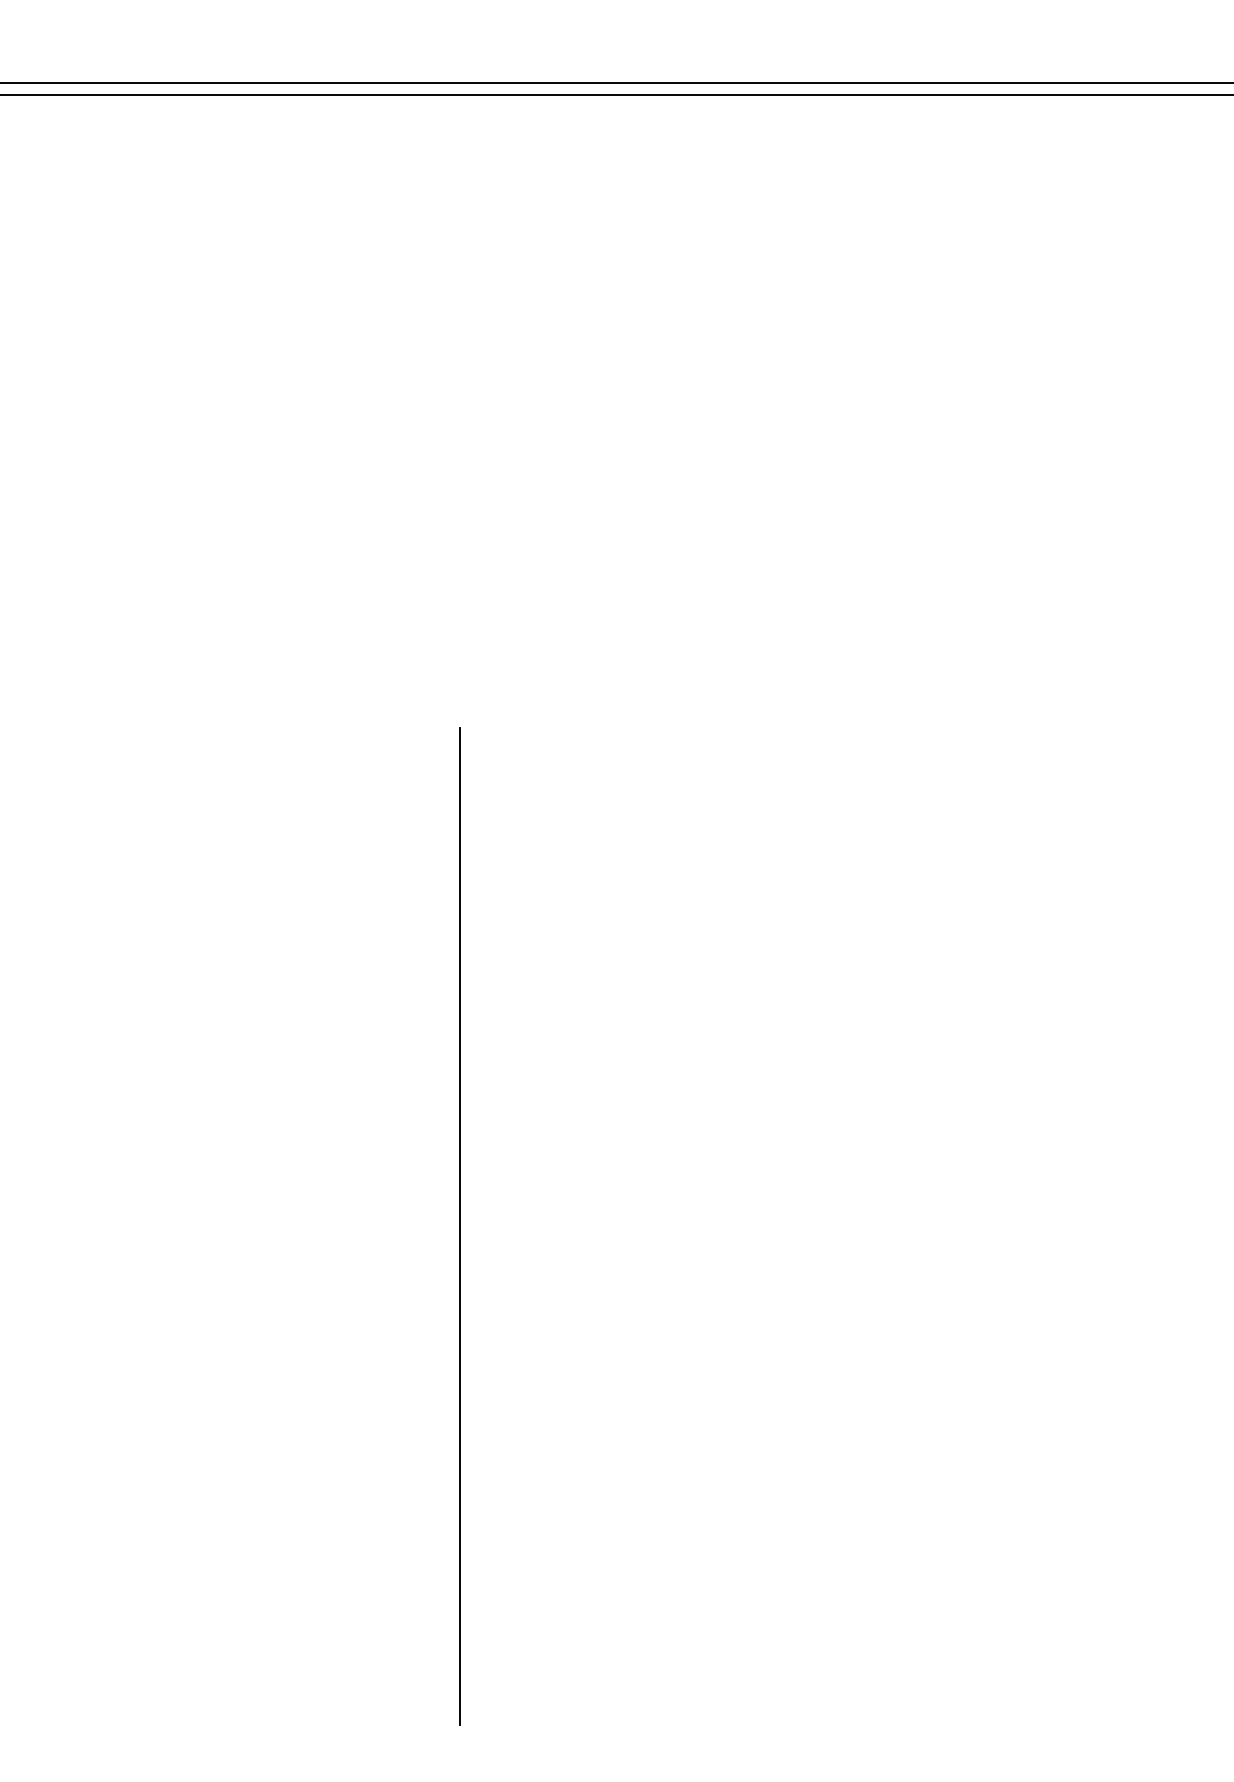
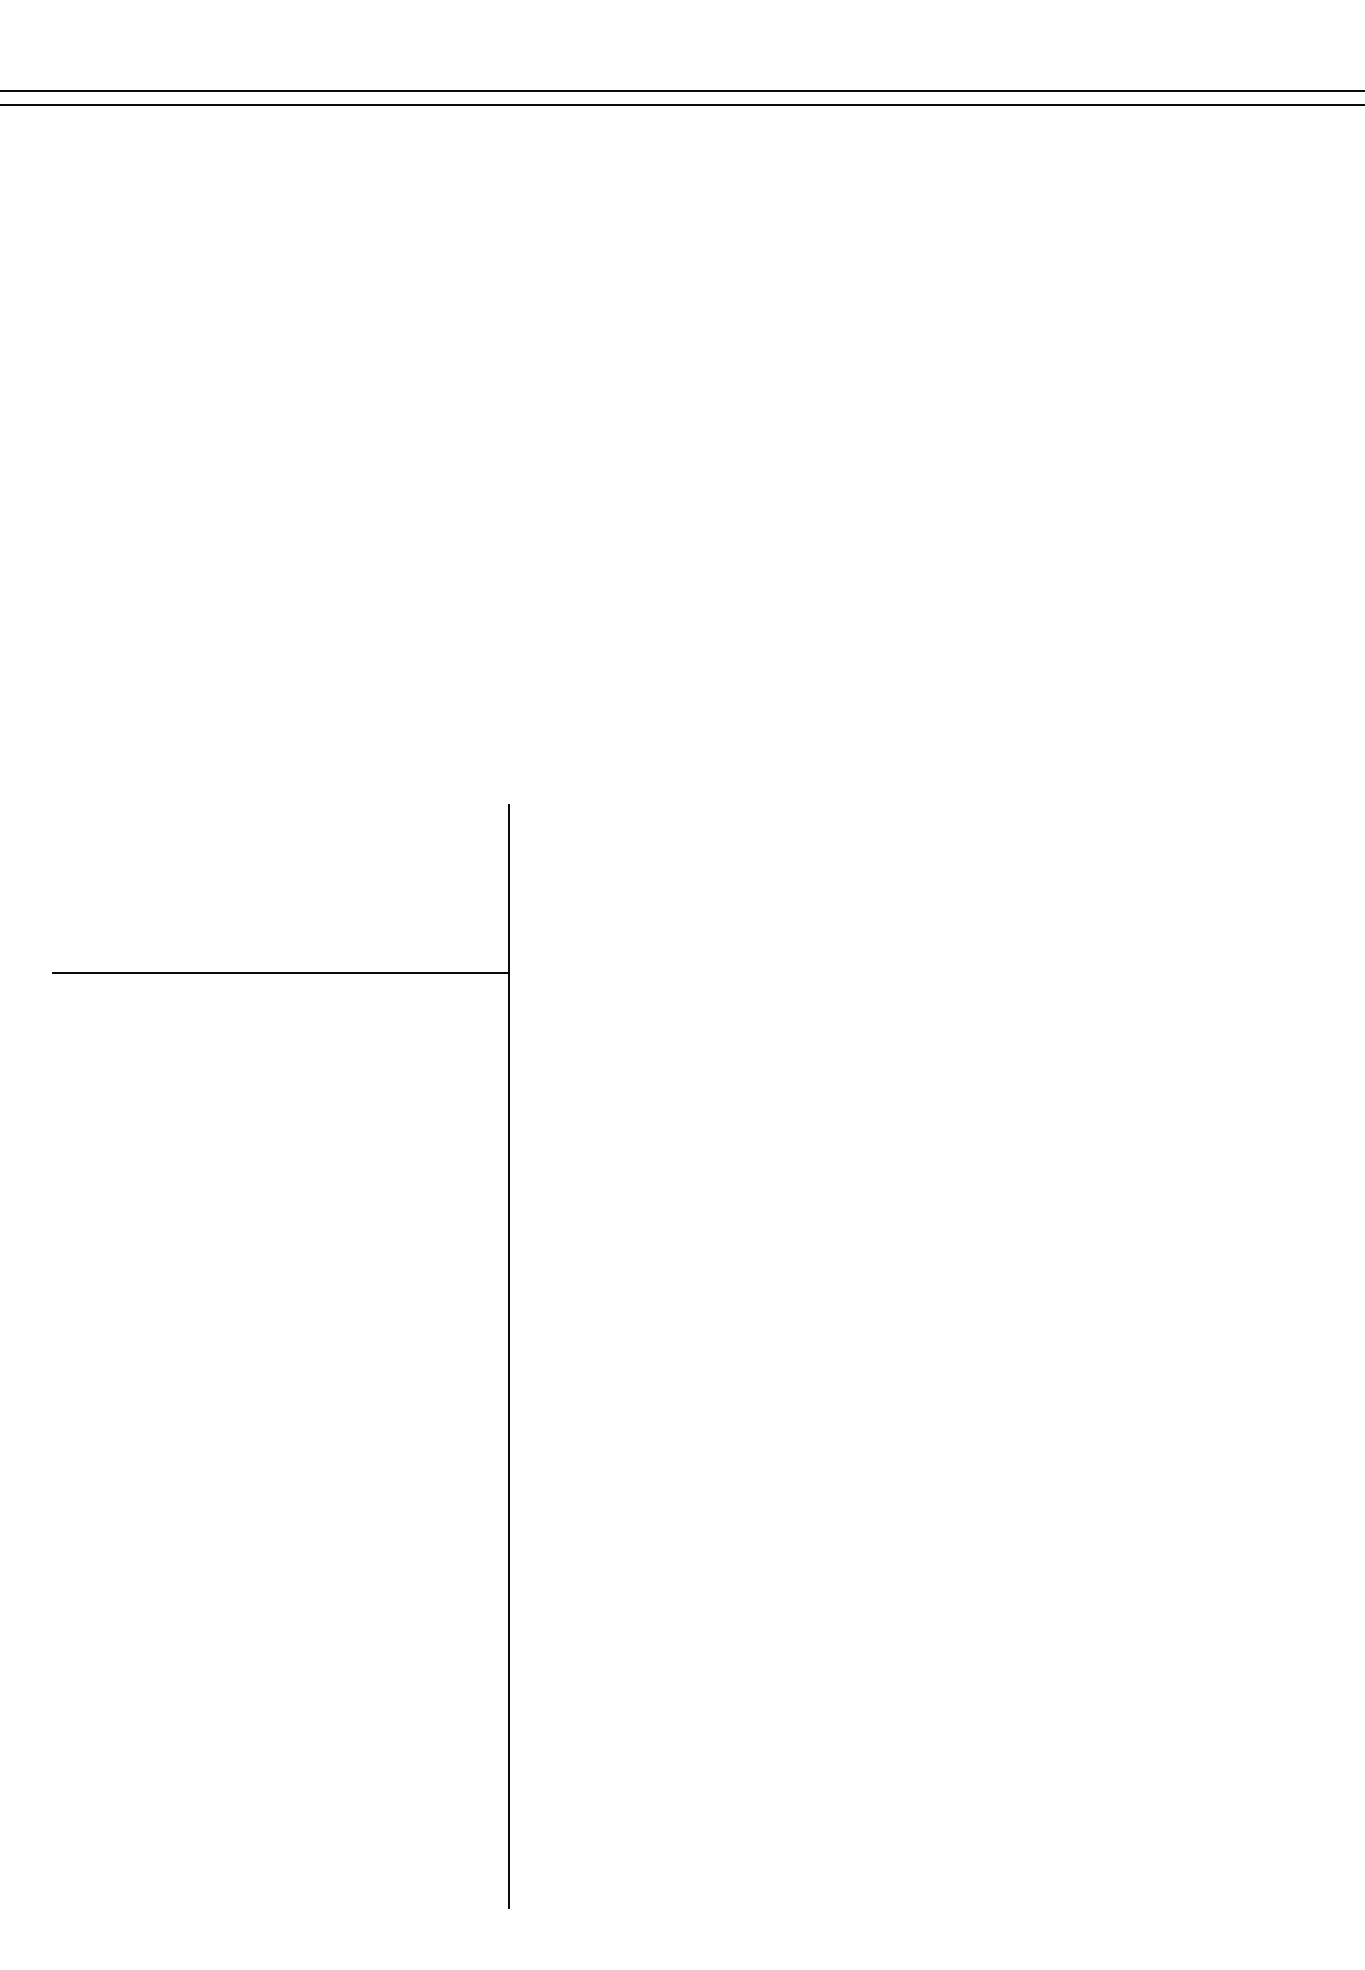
line: (253, 880) -> (280, 973), added

